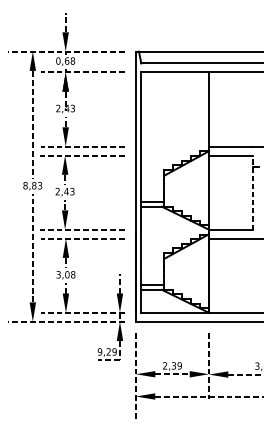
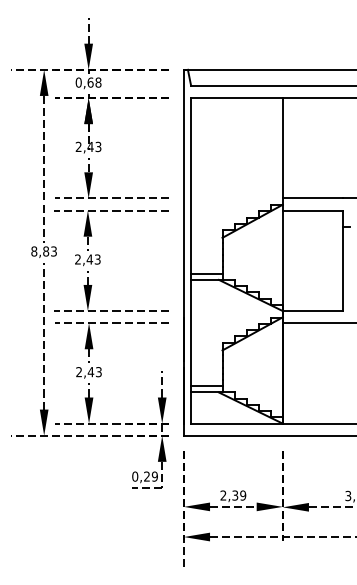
line: (253, 192) -> (342, 260), dashed -> solid
text: (65, 275) -> (88, 372), 3,08 -> 2,43
text: (100, 351) -> (135, 476), 9,29 -> 0,29

